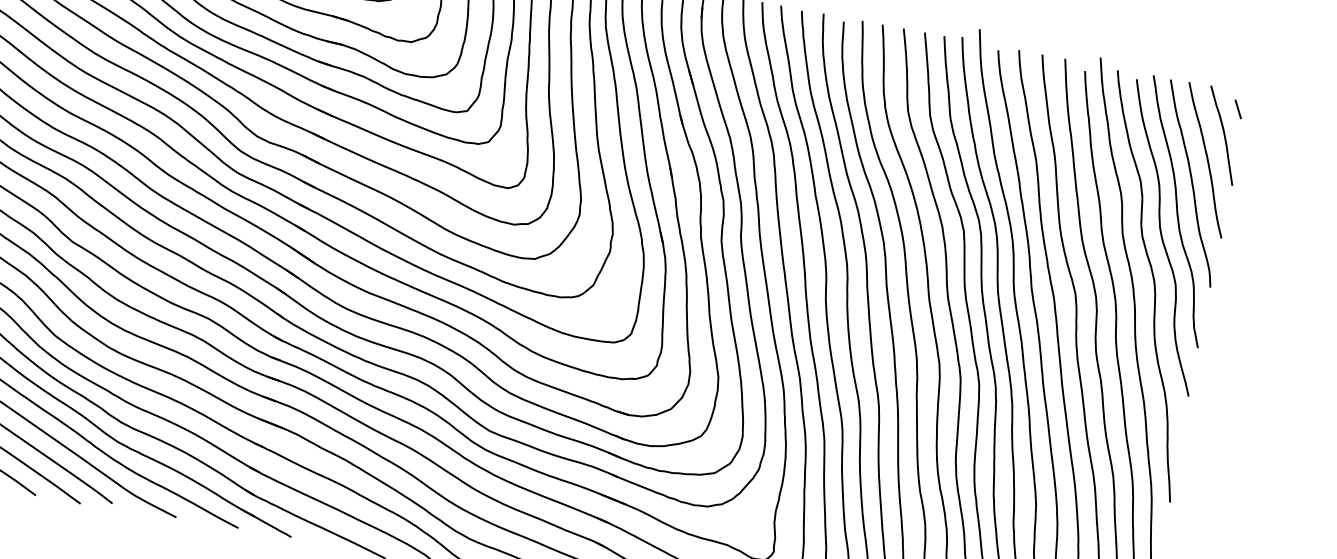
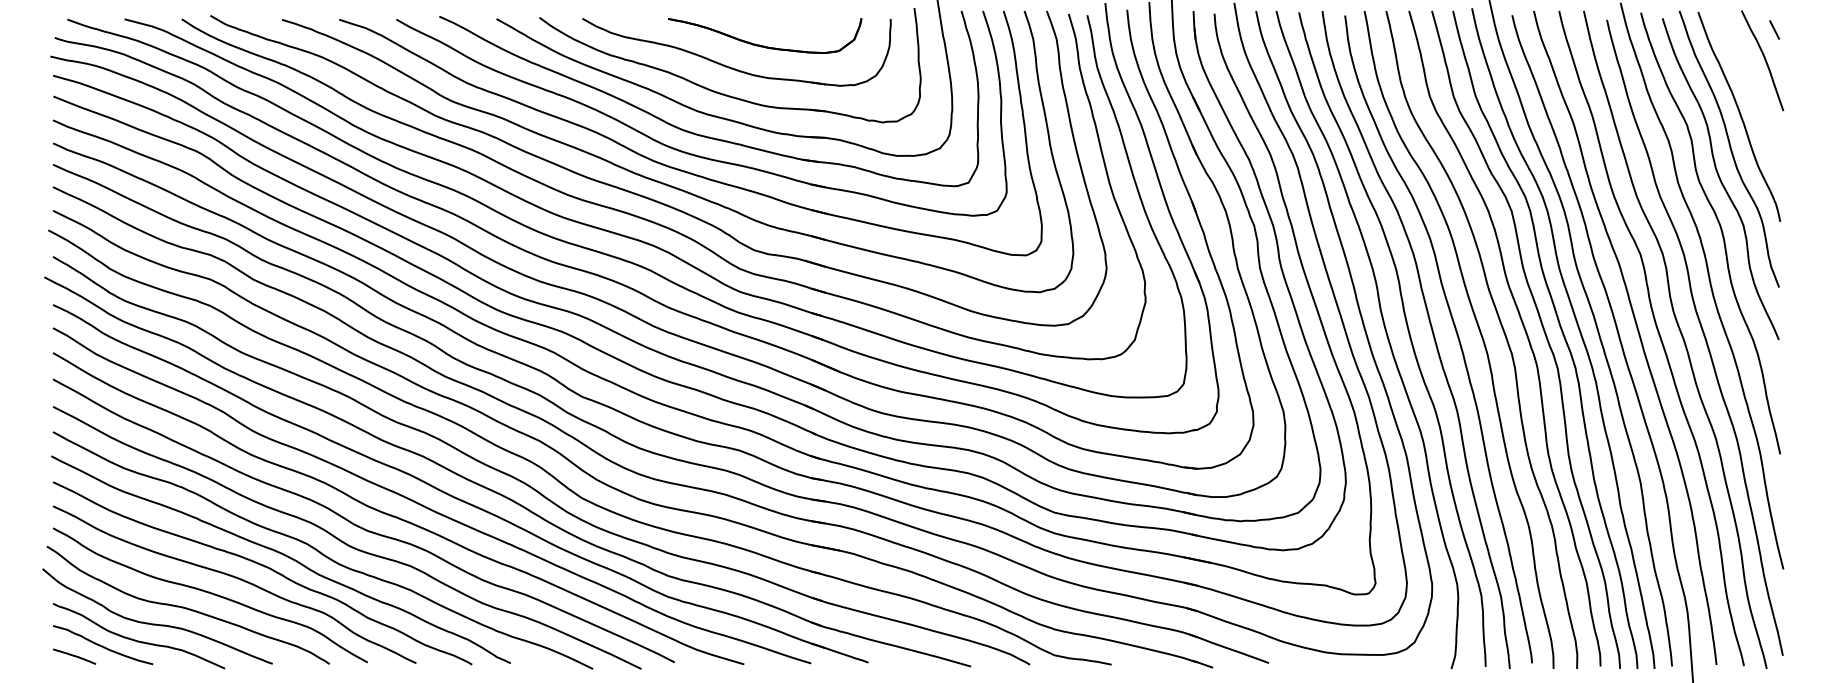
curve: (1206, 159) -> (1751, 88), removed

